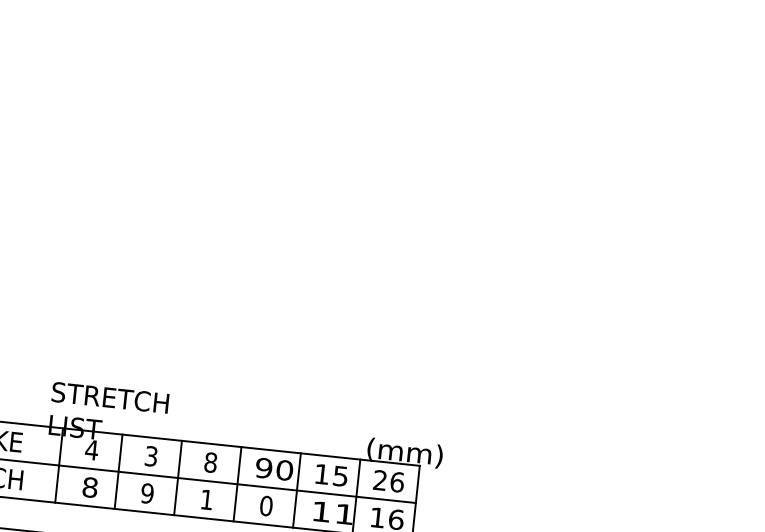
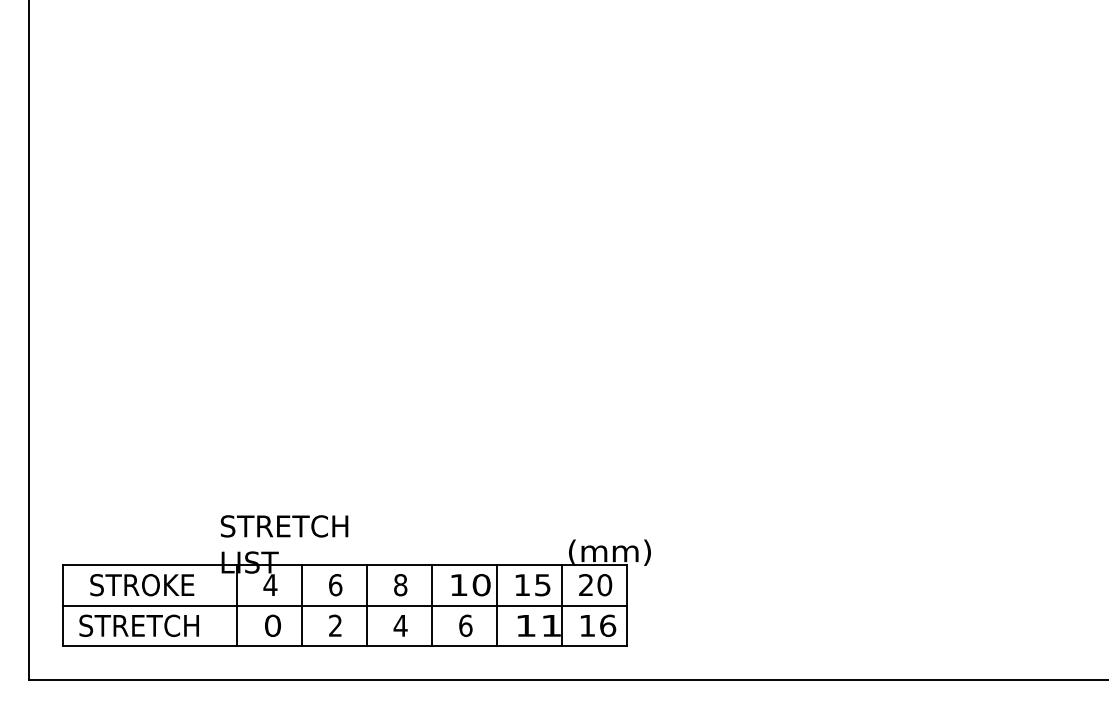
text: (151, 456) -> (335, 585), 3 -> 6
text: (263, 468) -> (458, 585), 90 -> 10
text: (396, 482) -> (604, 585), 26 -> 20
text: (89, 487) -> (272, 625), 8 -> 0
text: (147, 493) -> (335, 625), 9 -> 2
text: (206, 499) -> (400, 625), 1 -> 4
text: (266, 505) -> (465, 625), 0 -> 6

